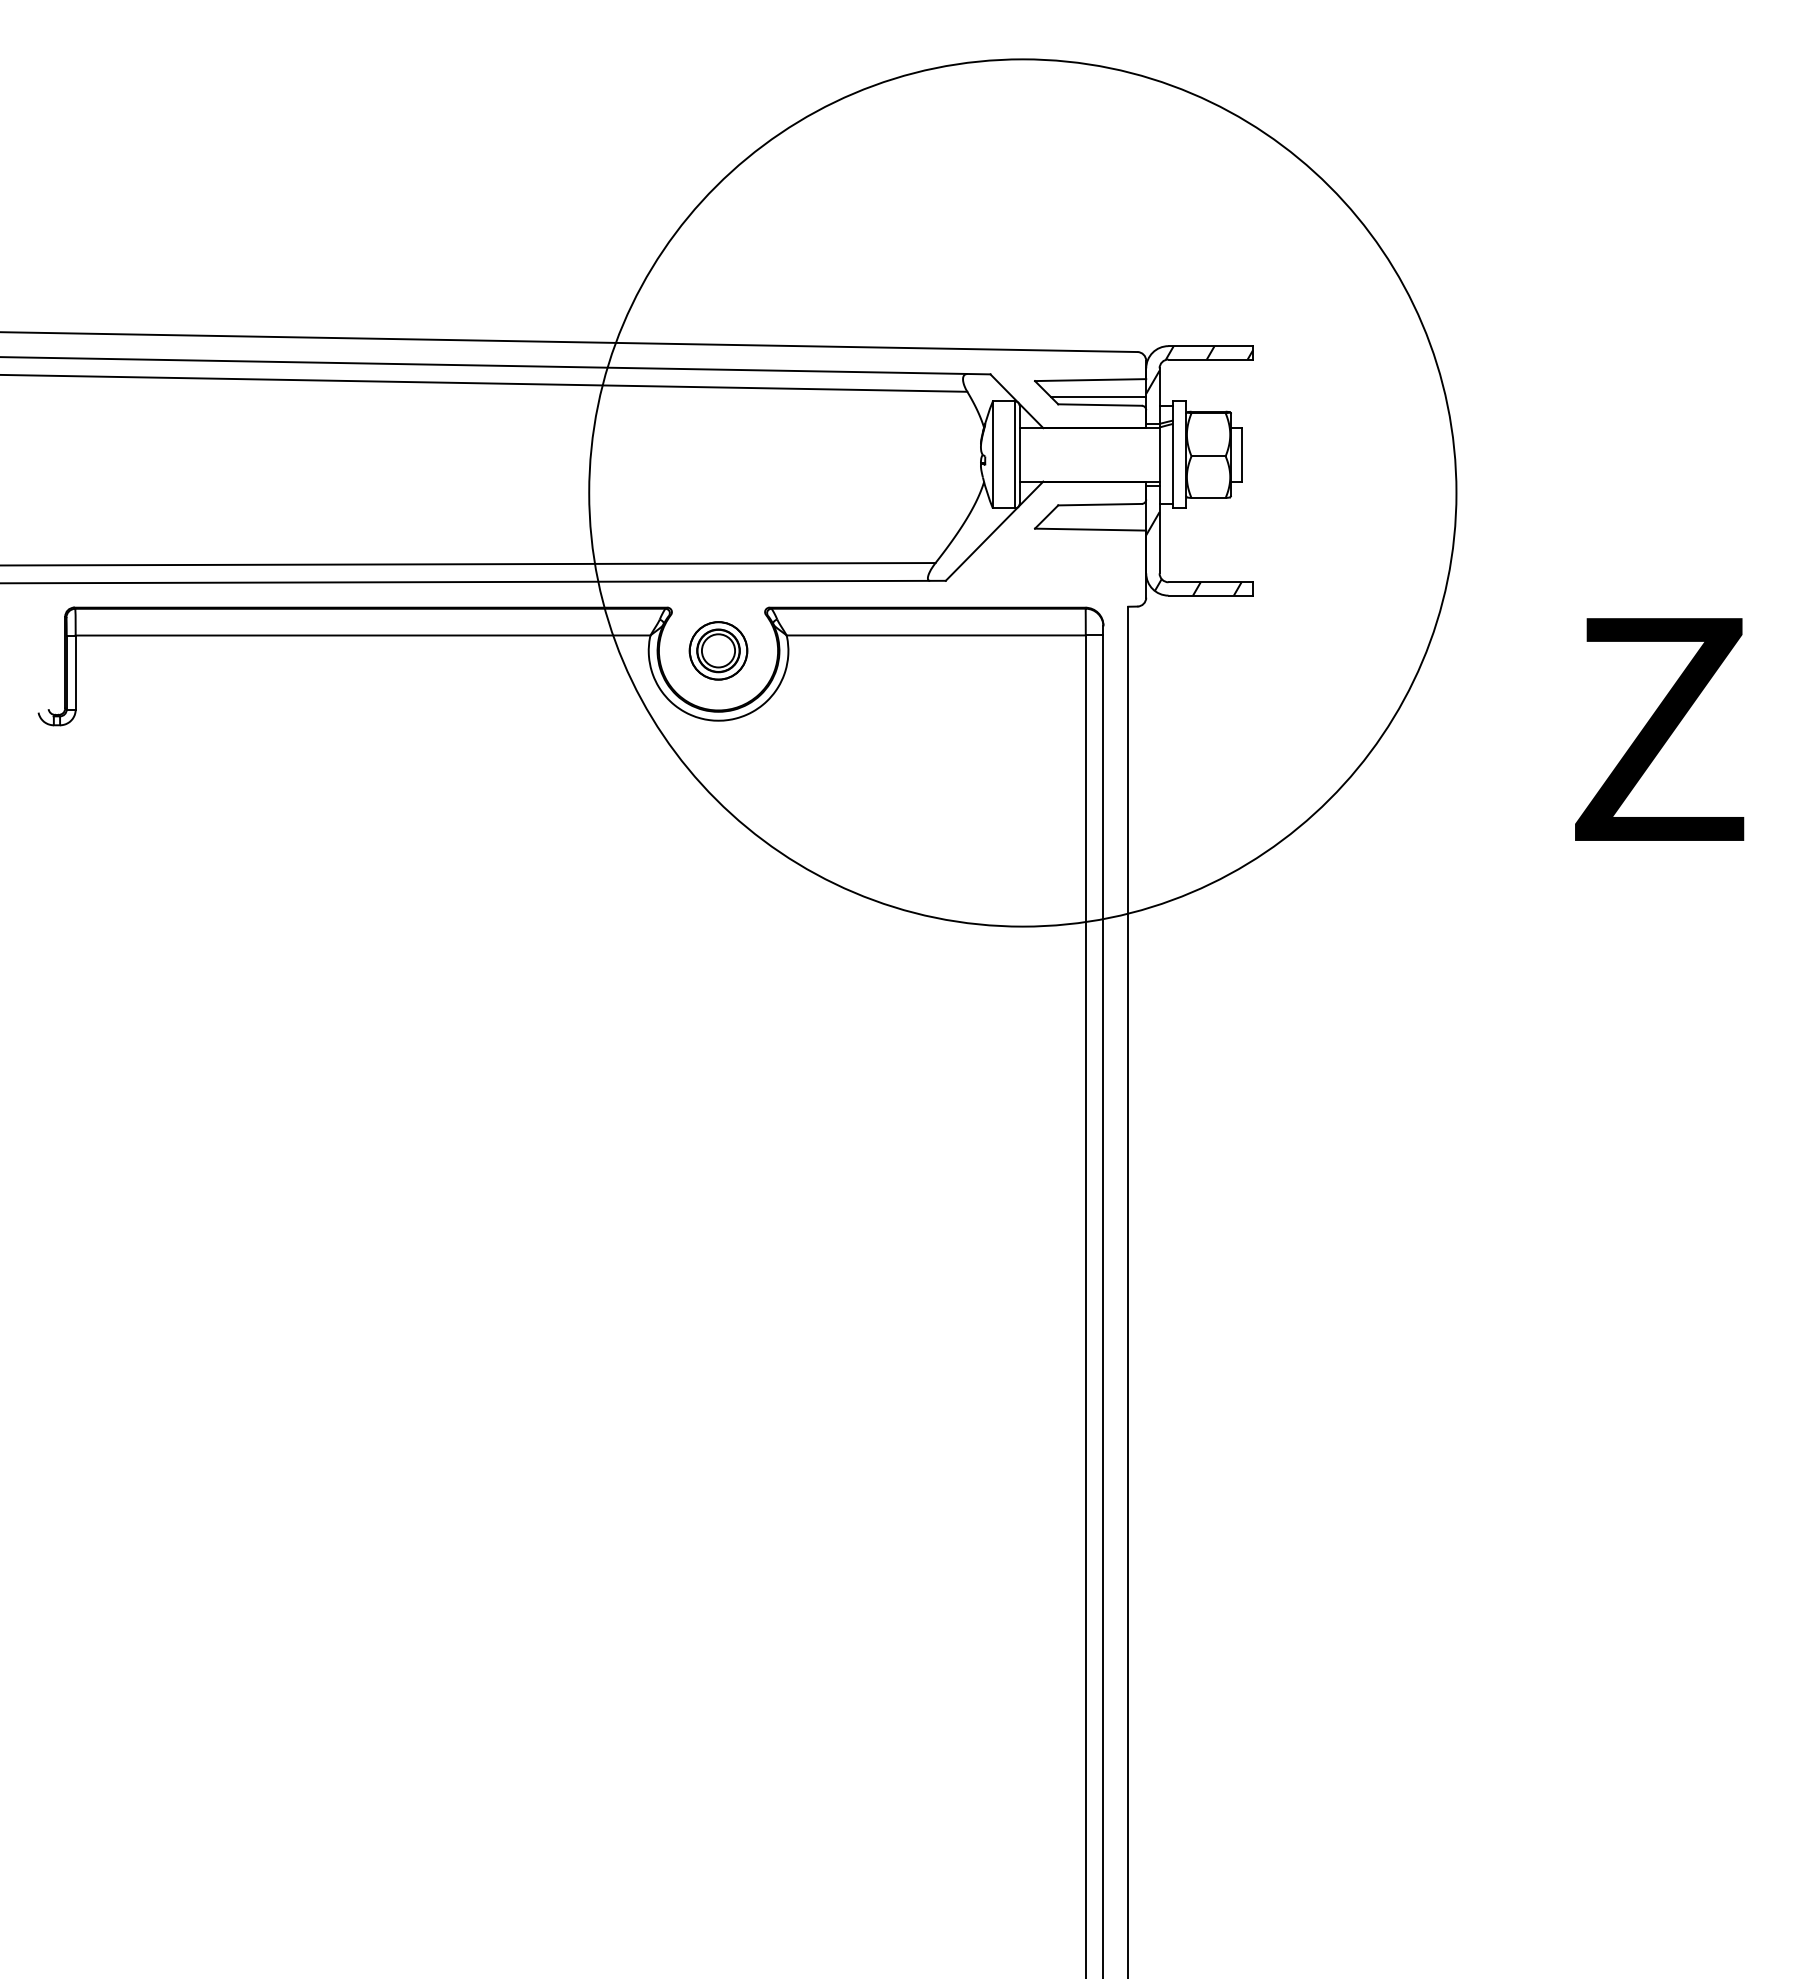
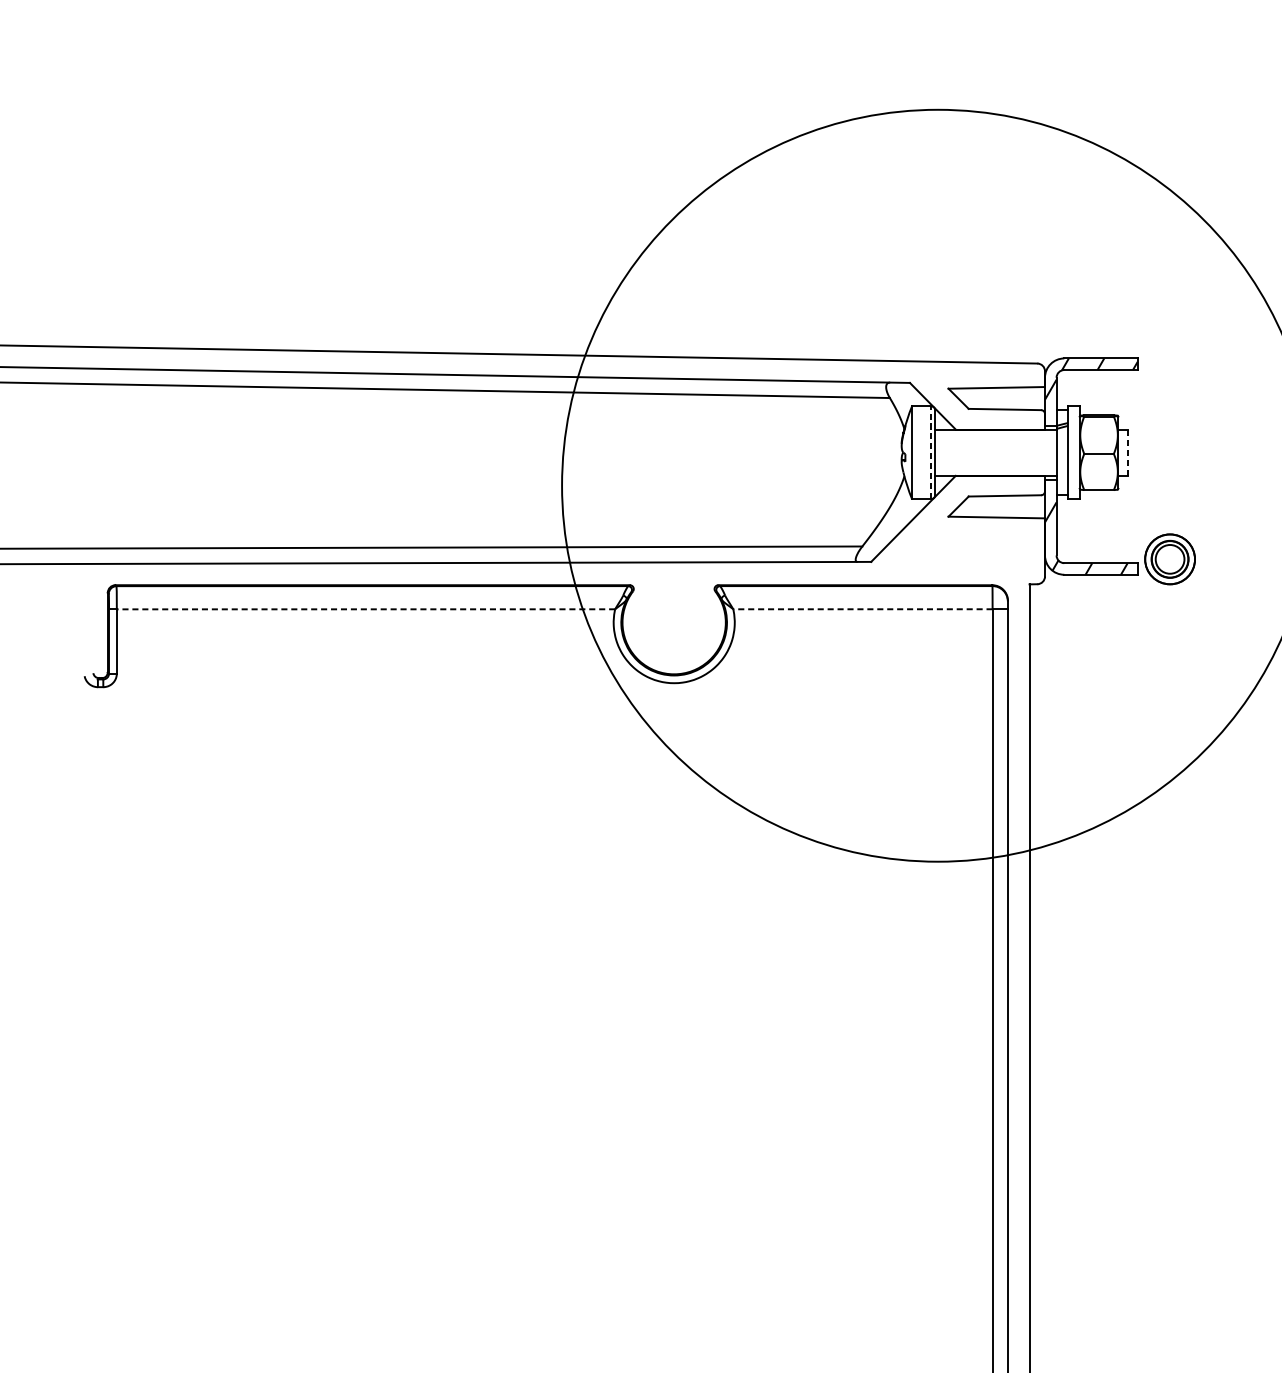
line: (1098, 396) -> (1003, 402), removed
line: (1015, 454) -> (931, 452), solid -> dashed
line: (1242, 454) -> (1128, 452), solid -> dashed
line: (362, 635) -> (365, 609), solid -> dashed
line: (936, 635) -> (863, 609), solid -> dashed
part: (718, 650) -> (1170, 559), moved

